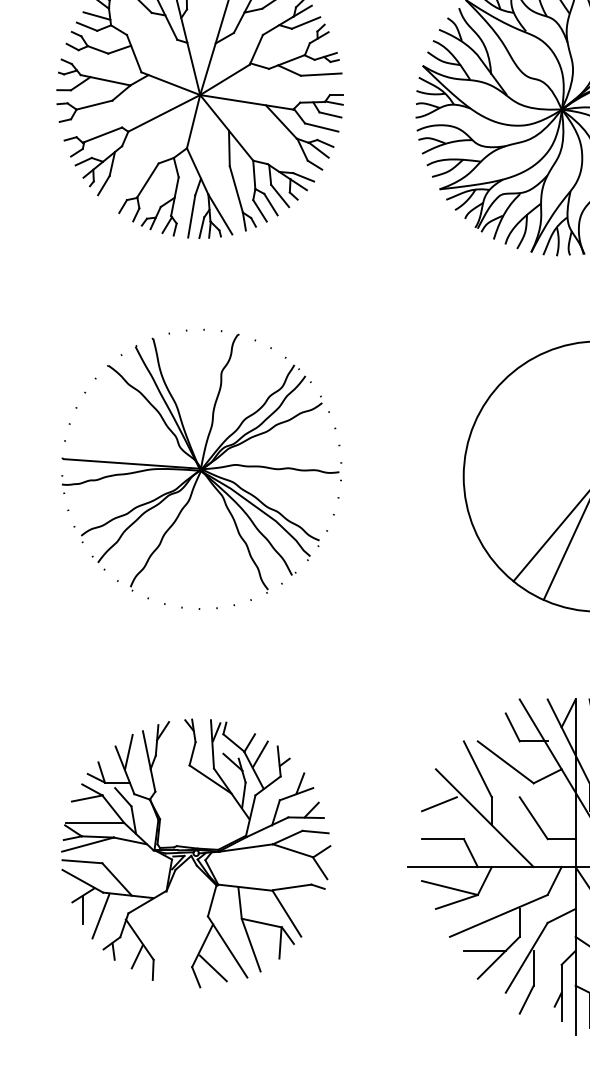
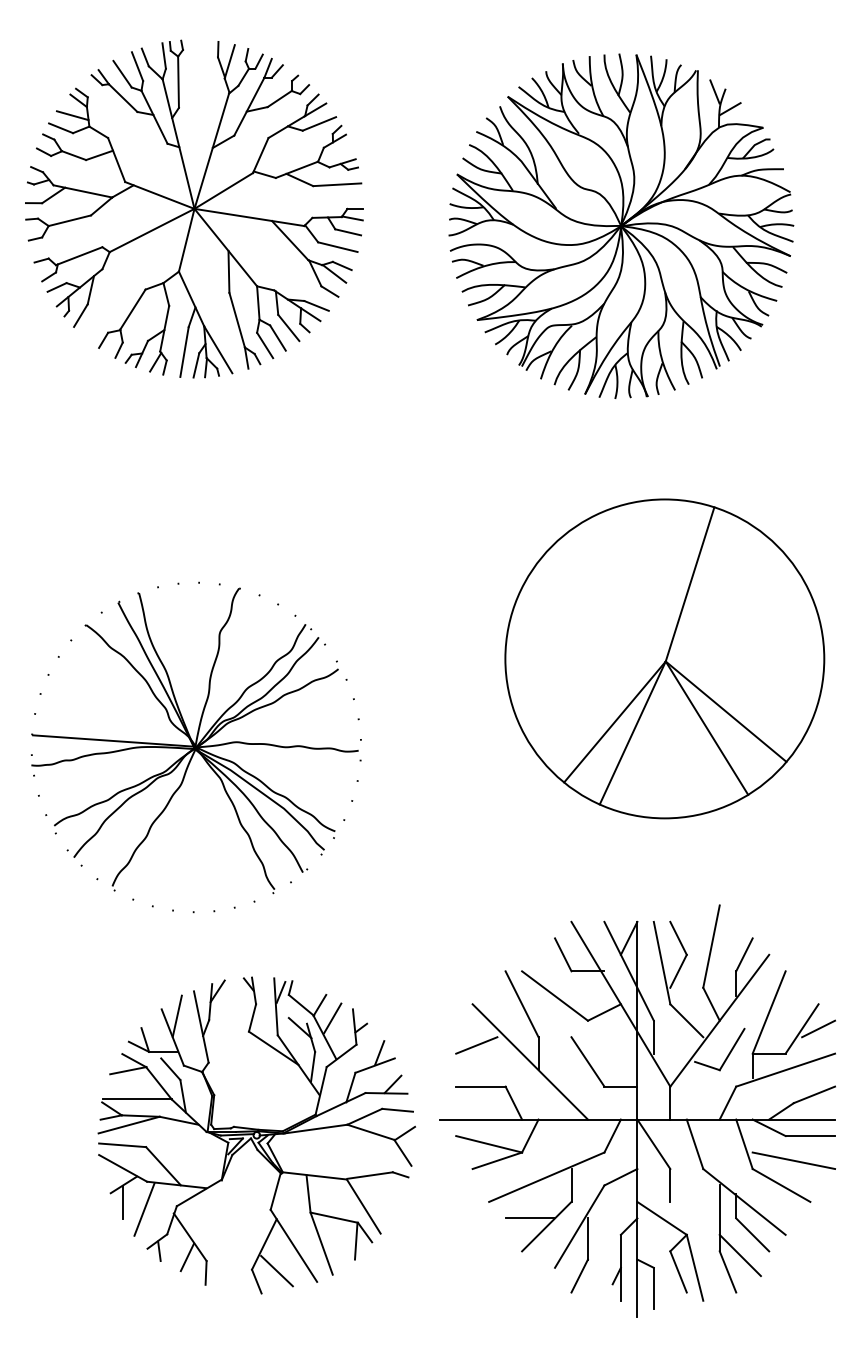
part: (201, 469) -> (196, 747), moved
part: (195, 853) -> (256, 1135), moved

